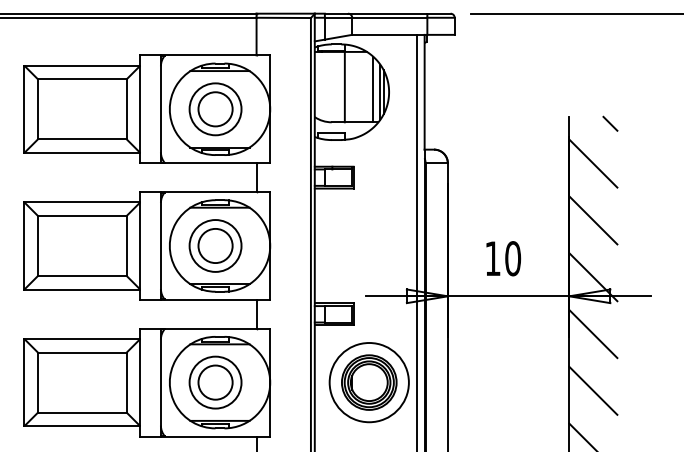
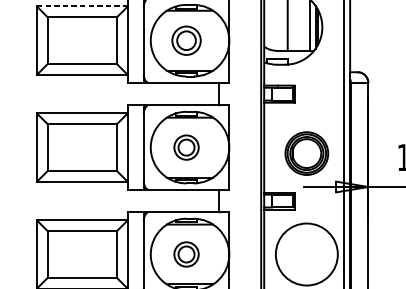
line: (82, 65) -> (82, 6), solid -> dashed
part: (215, 109) -> (186, 40), size x0.7
part: (215, 245) -> (186, 147), size x0.6
part: (215, 382) -> (186, 254), size x0.6
part: (369, 382) -> (307, 153), moved

